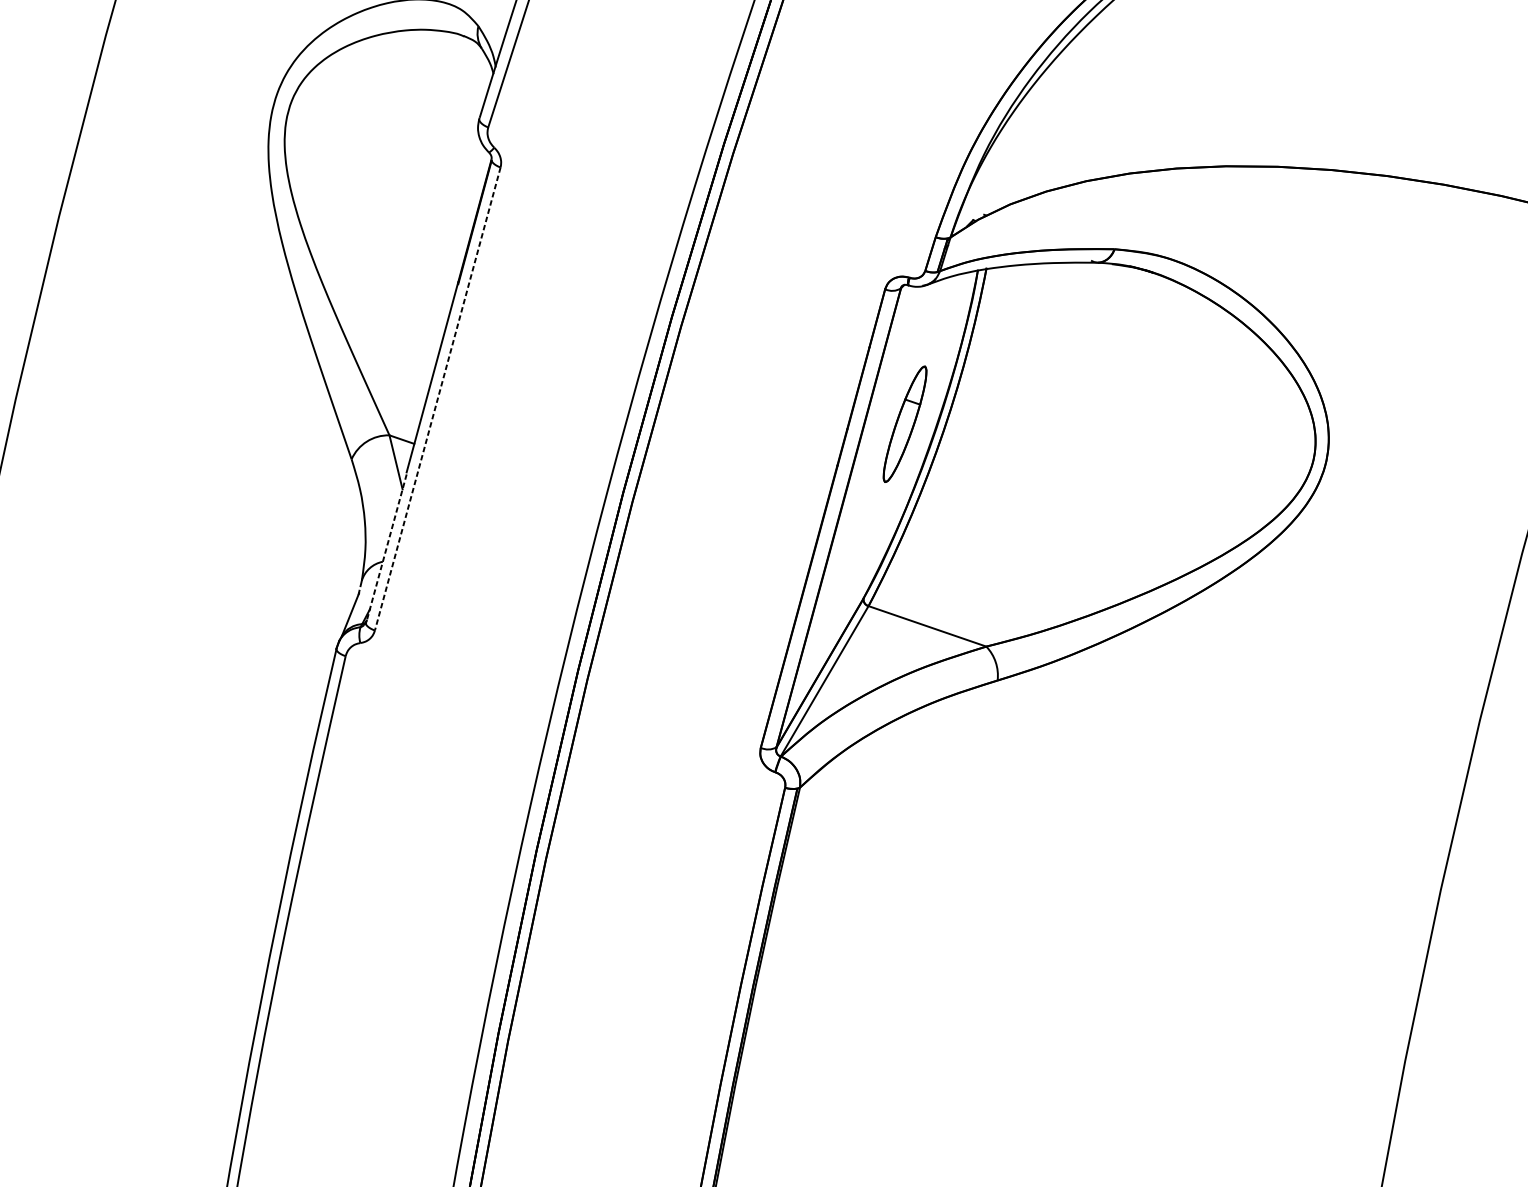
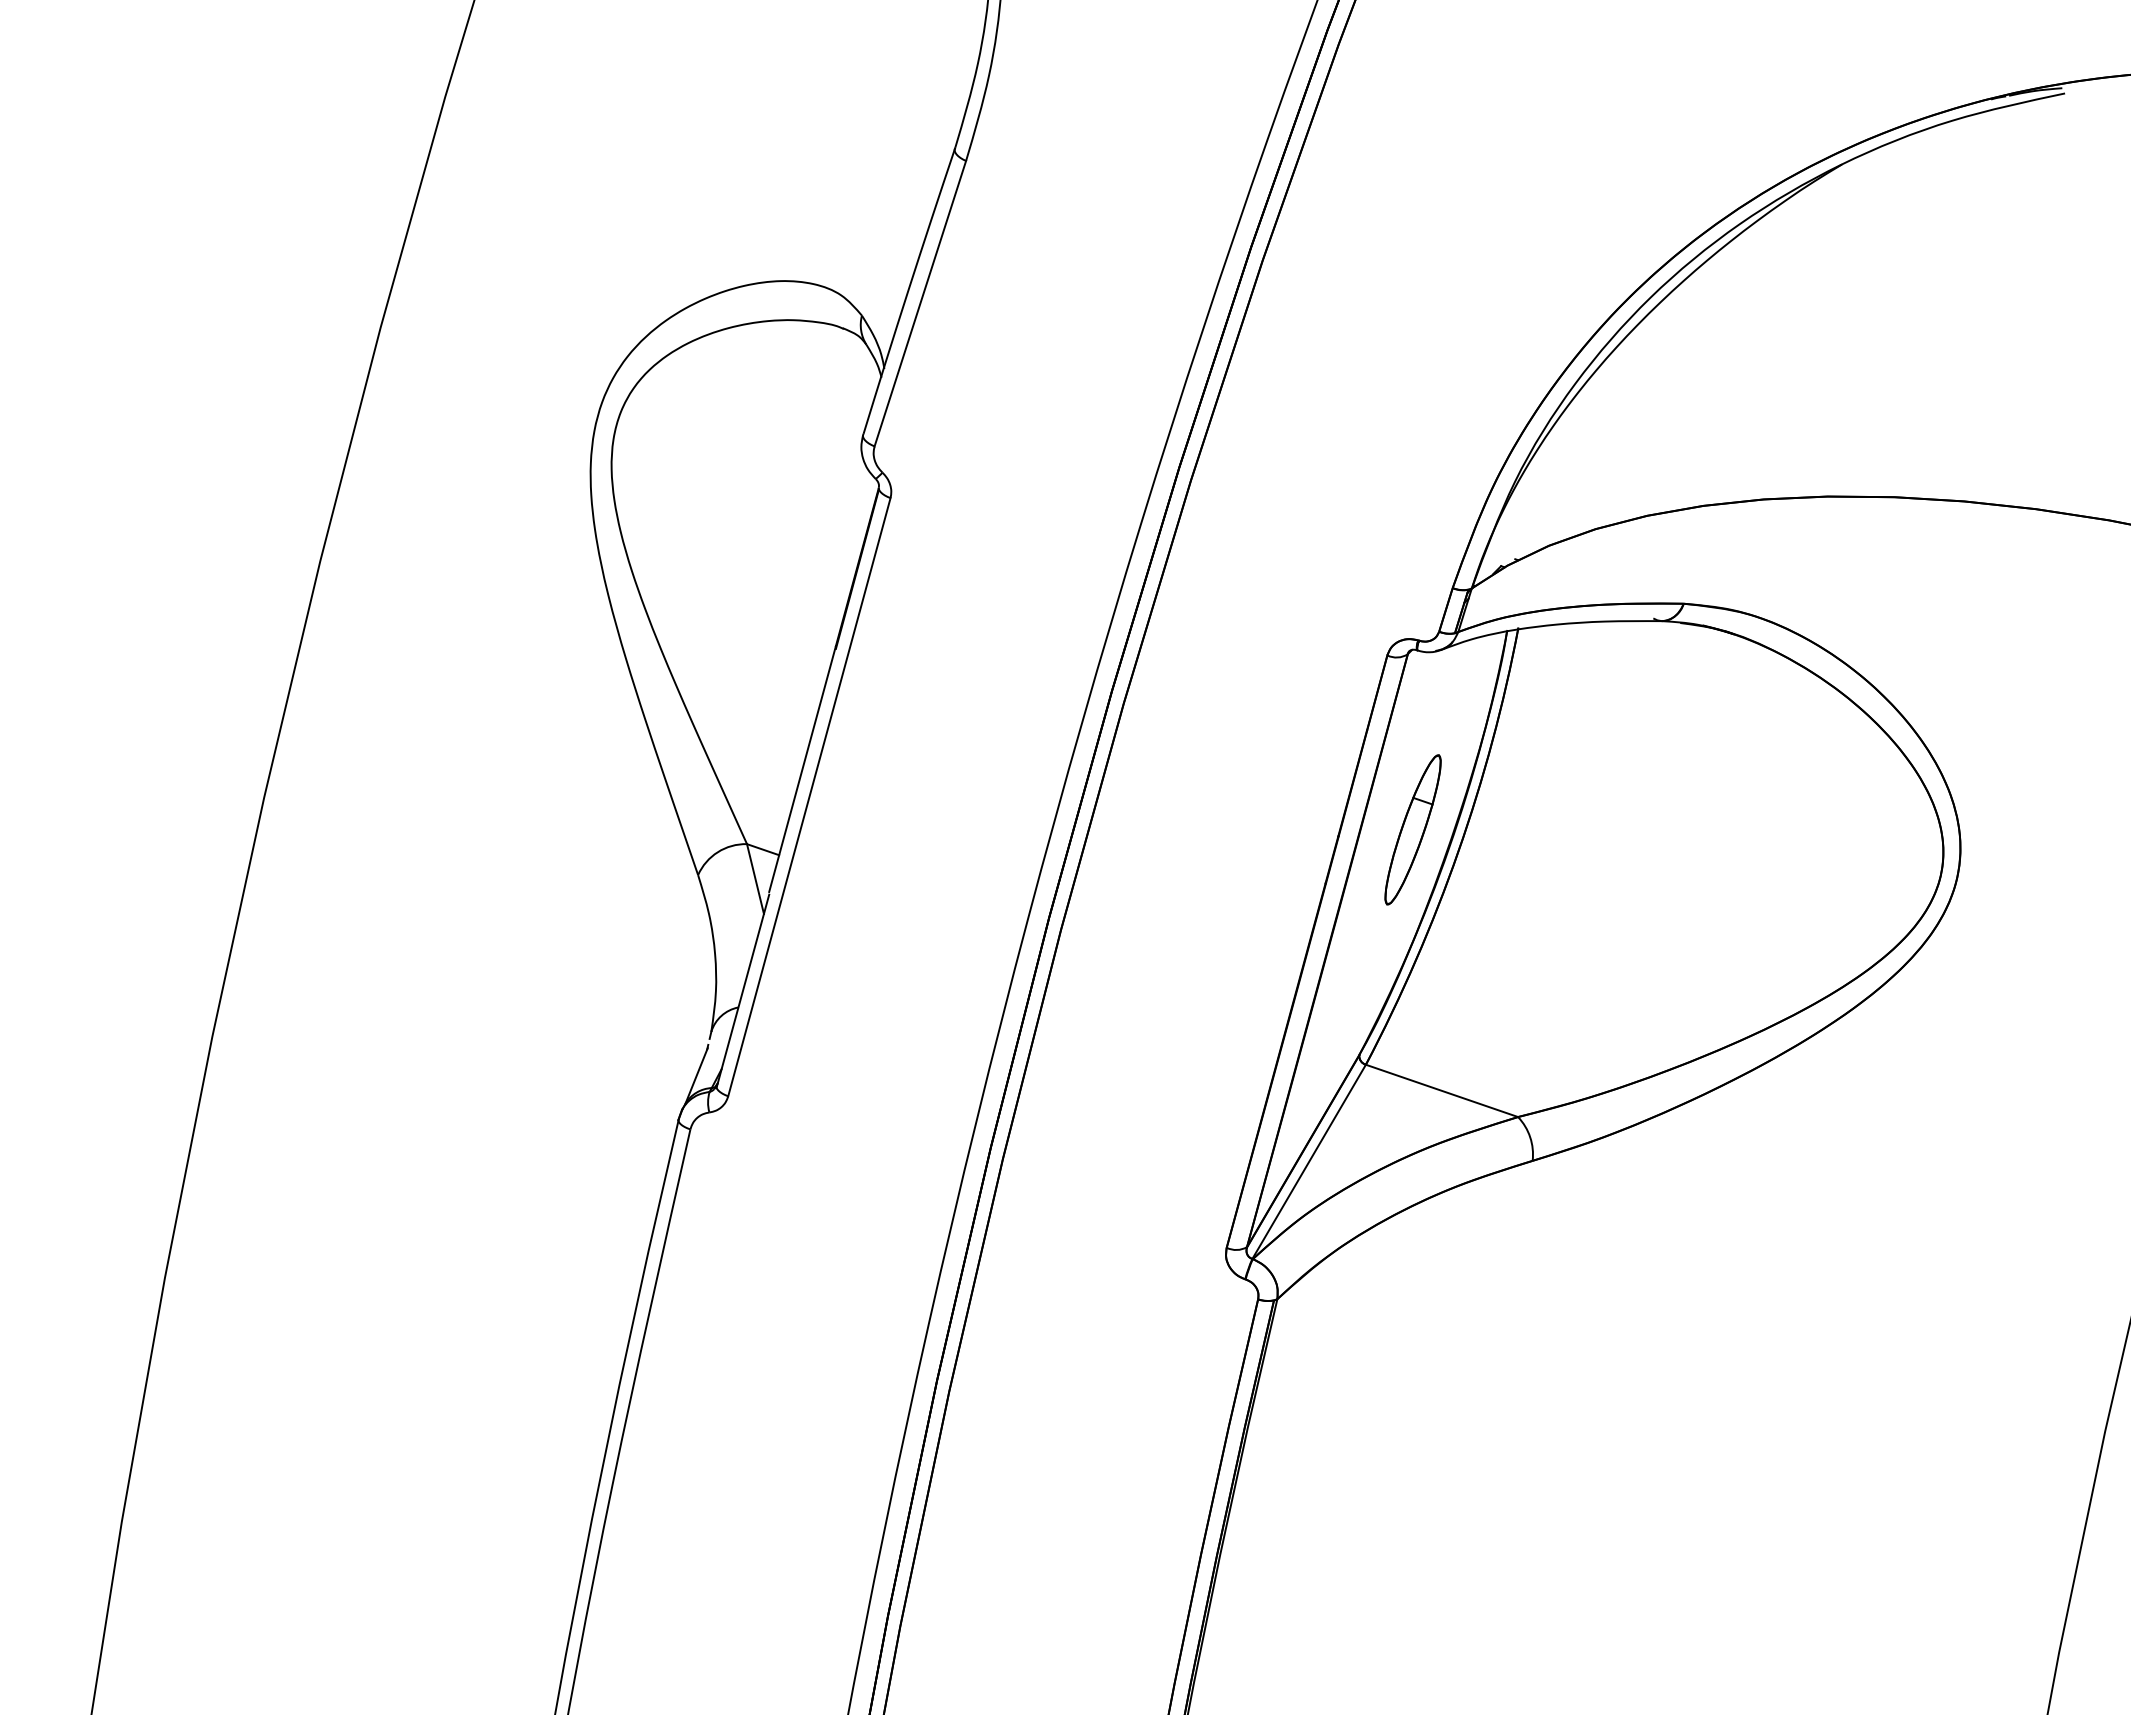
line: (437, 399) -> (809, 797), dashed -> solid
line: (385, 549) -> (742, 991), dashed -> solid

